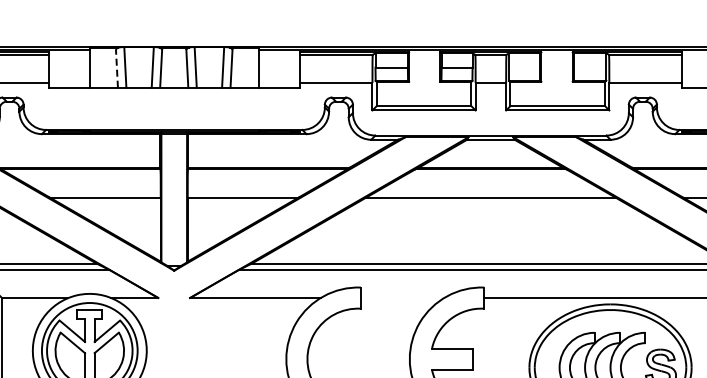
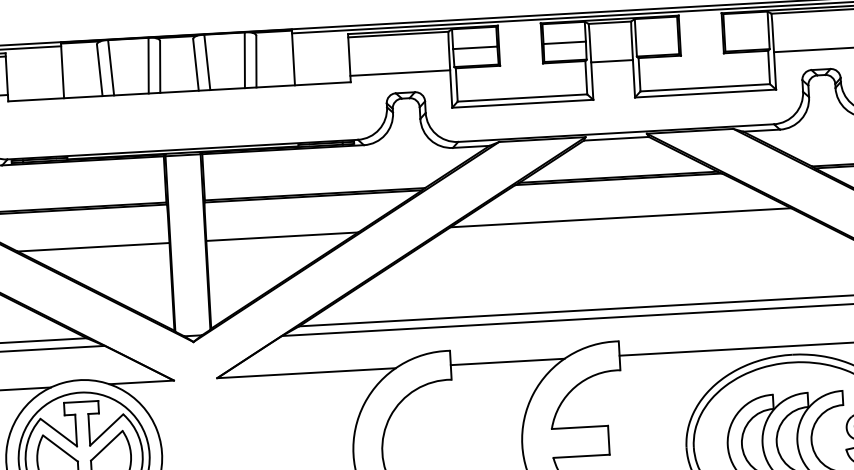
line: (116, 68) -> (99, 69), dashed -> solid
line: (402, 298) -> (507, 362), added

